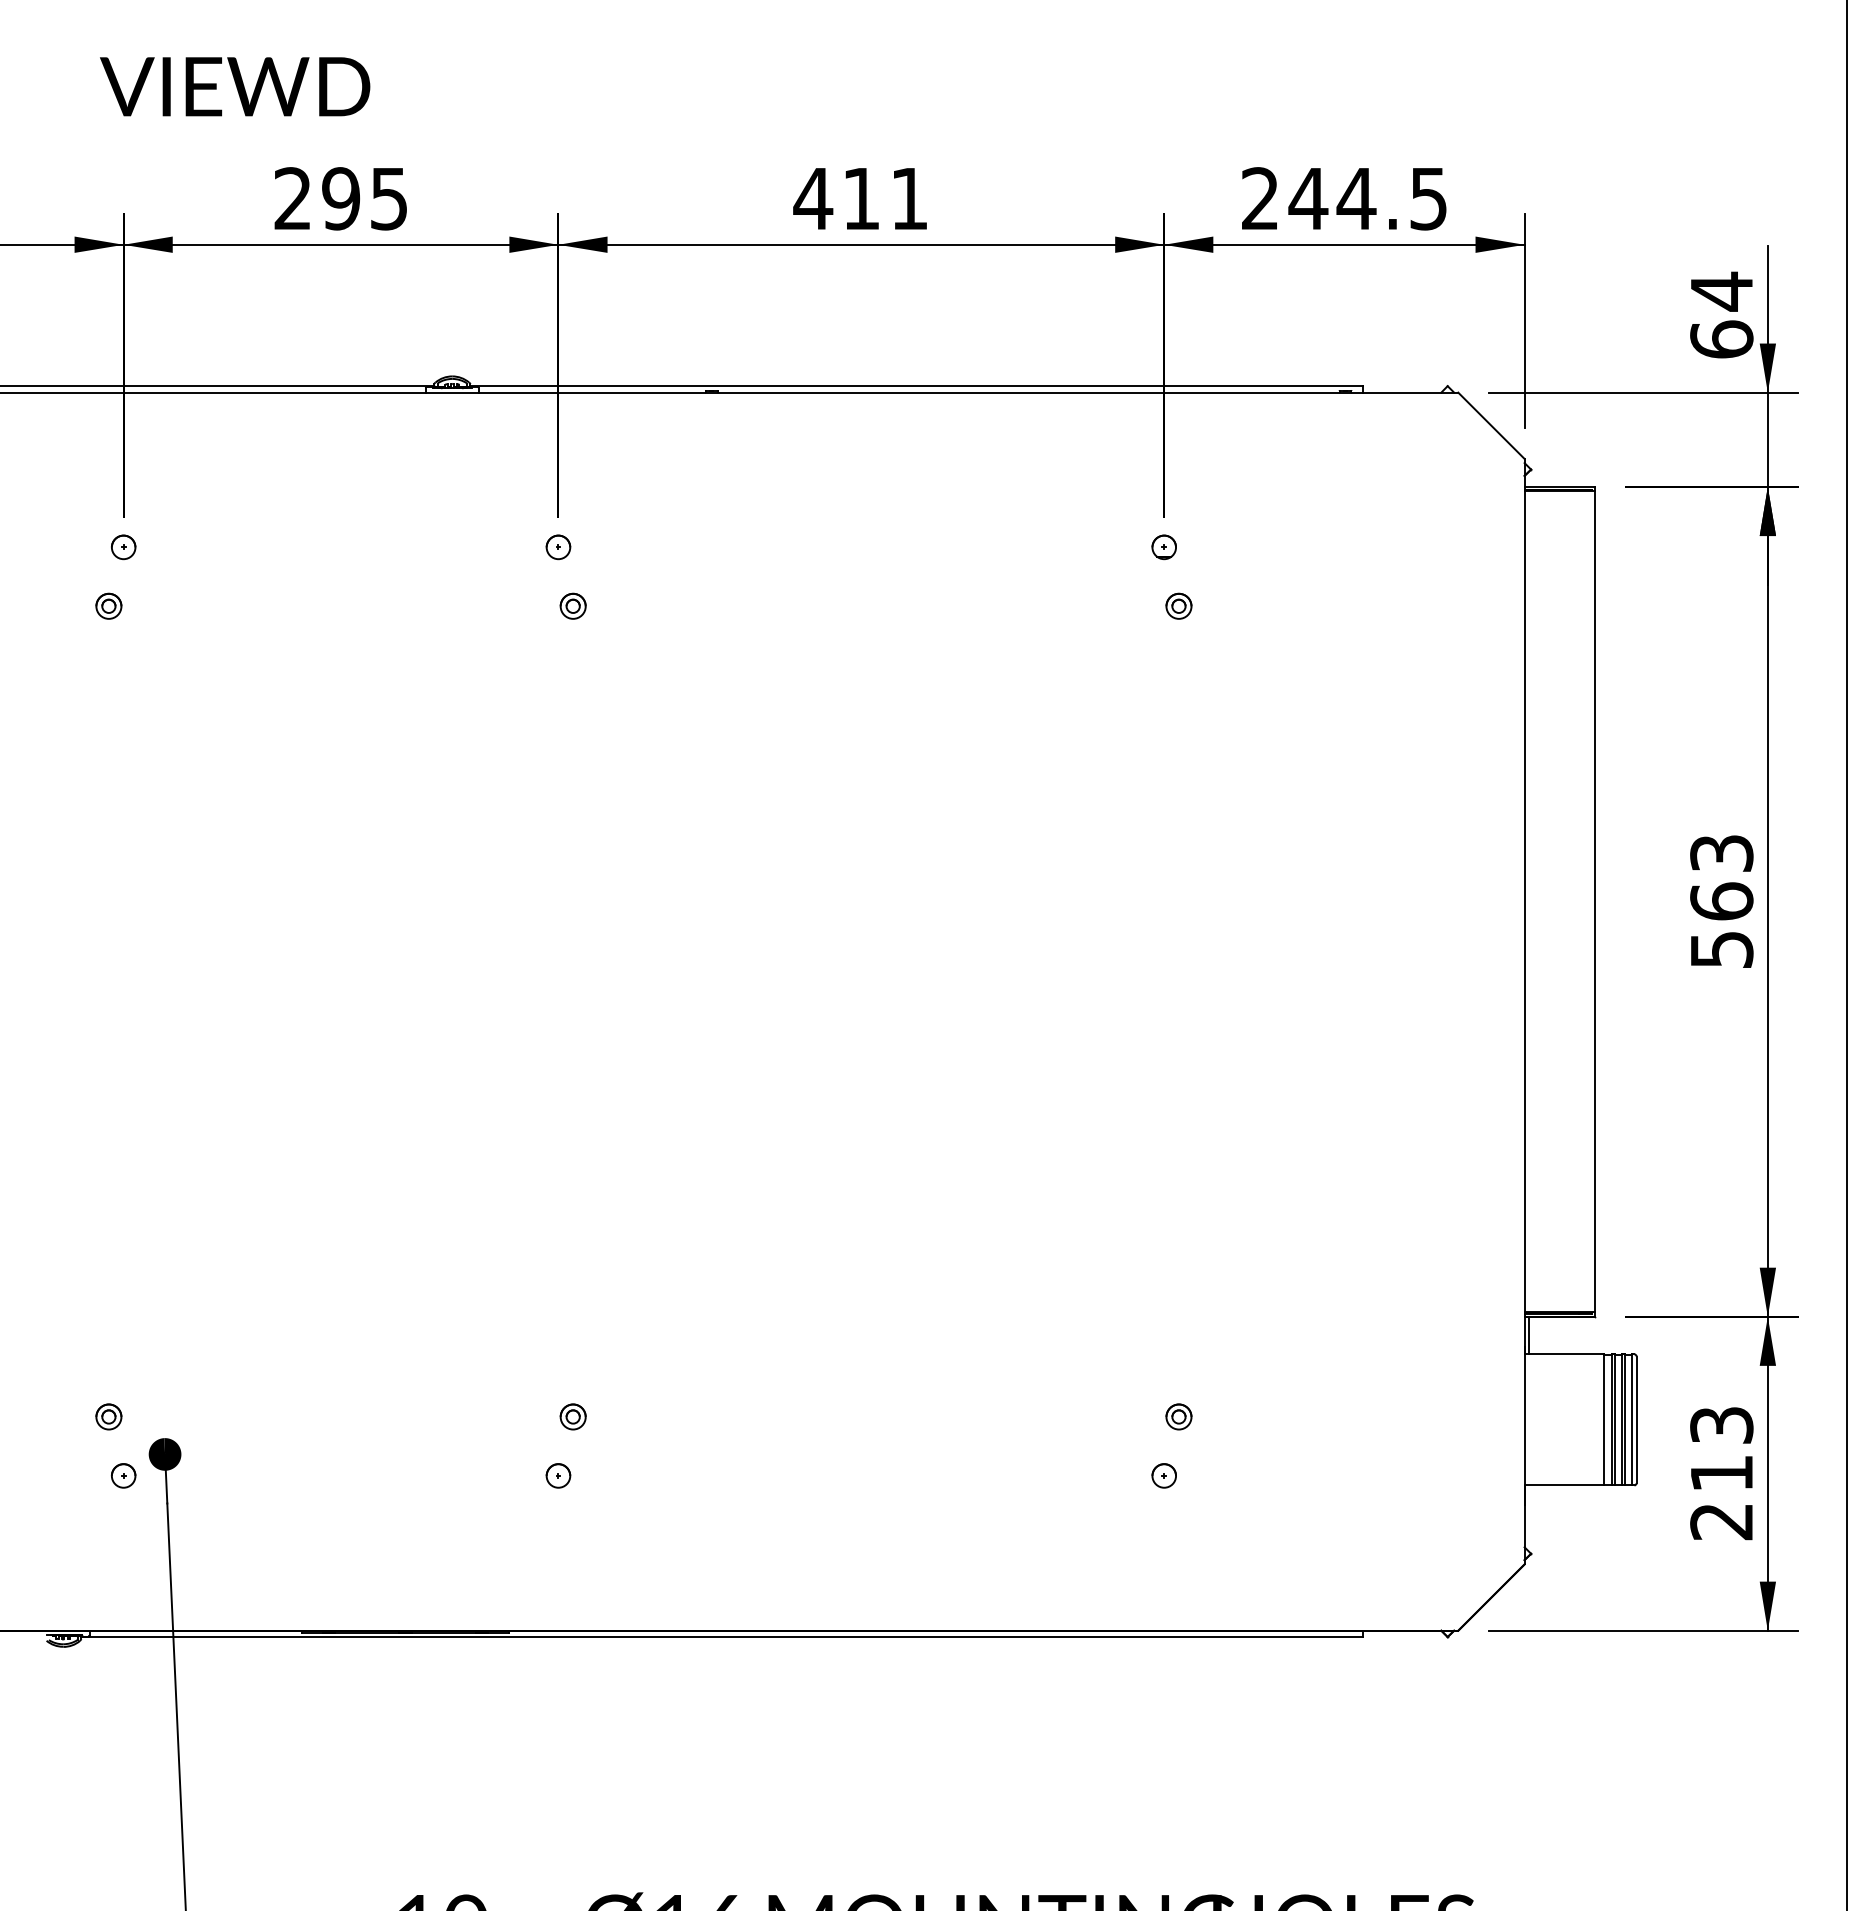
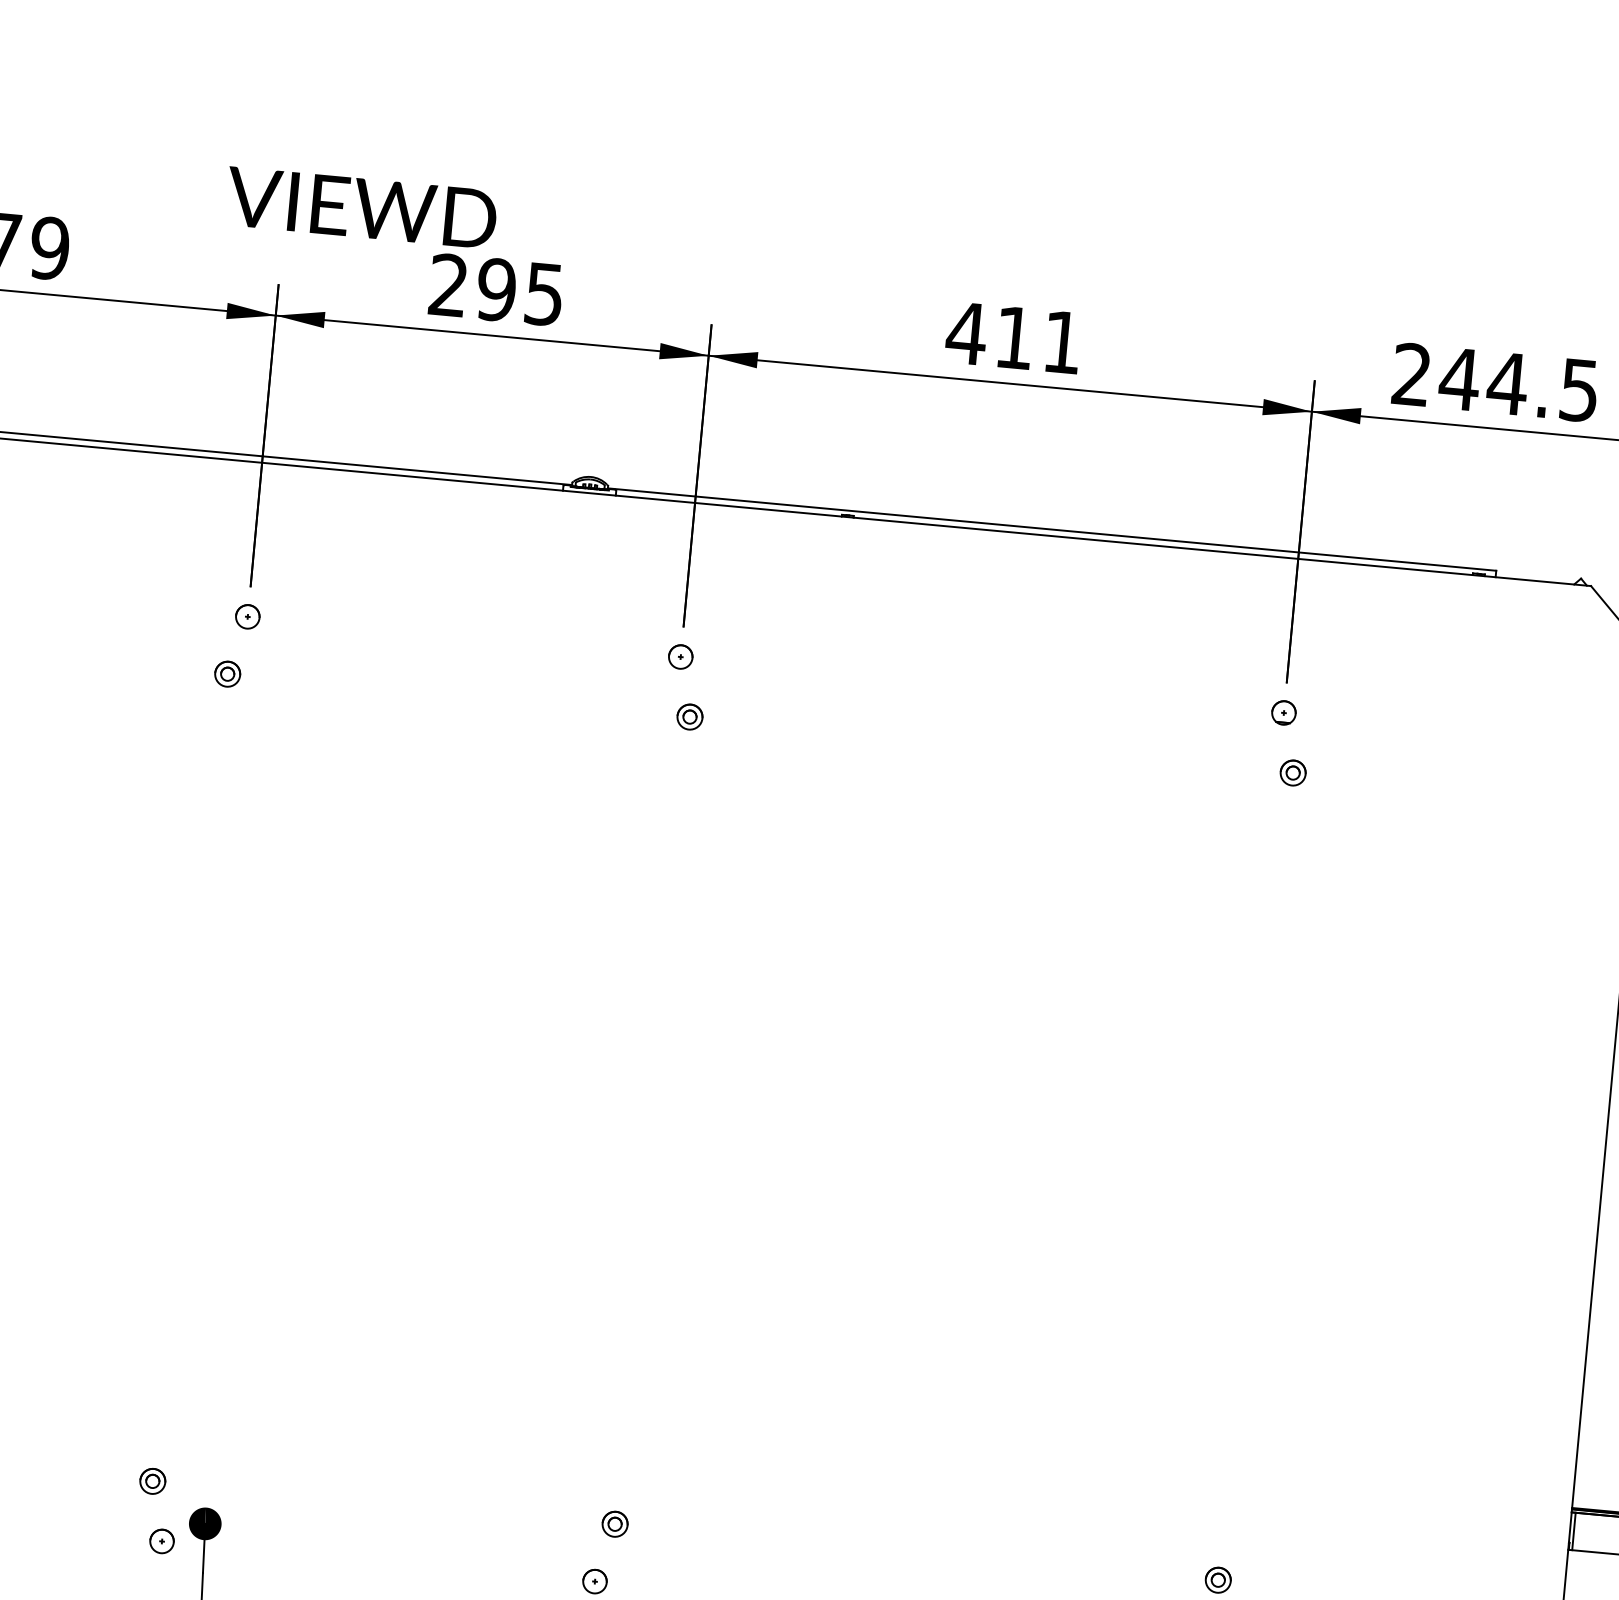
text: (235, 86) -> (361, 207), moved

